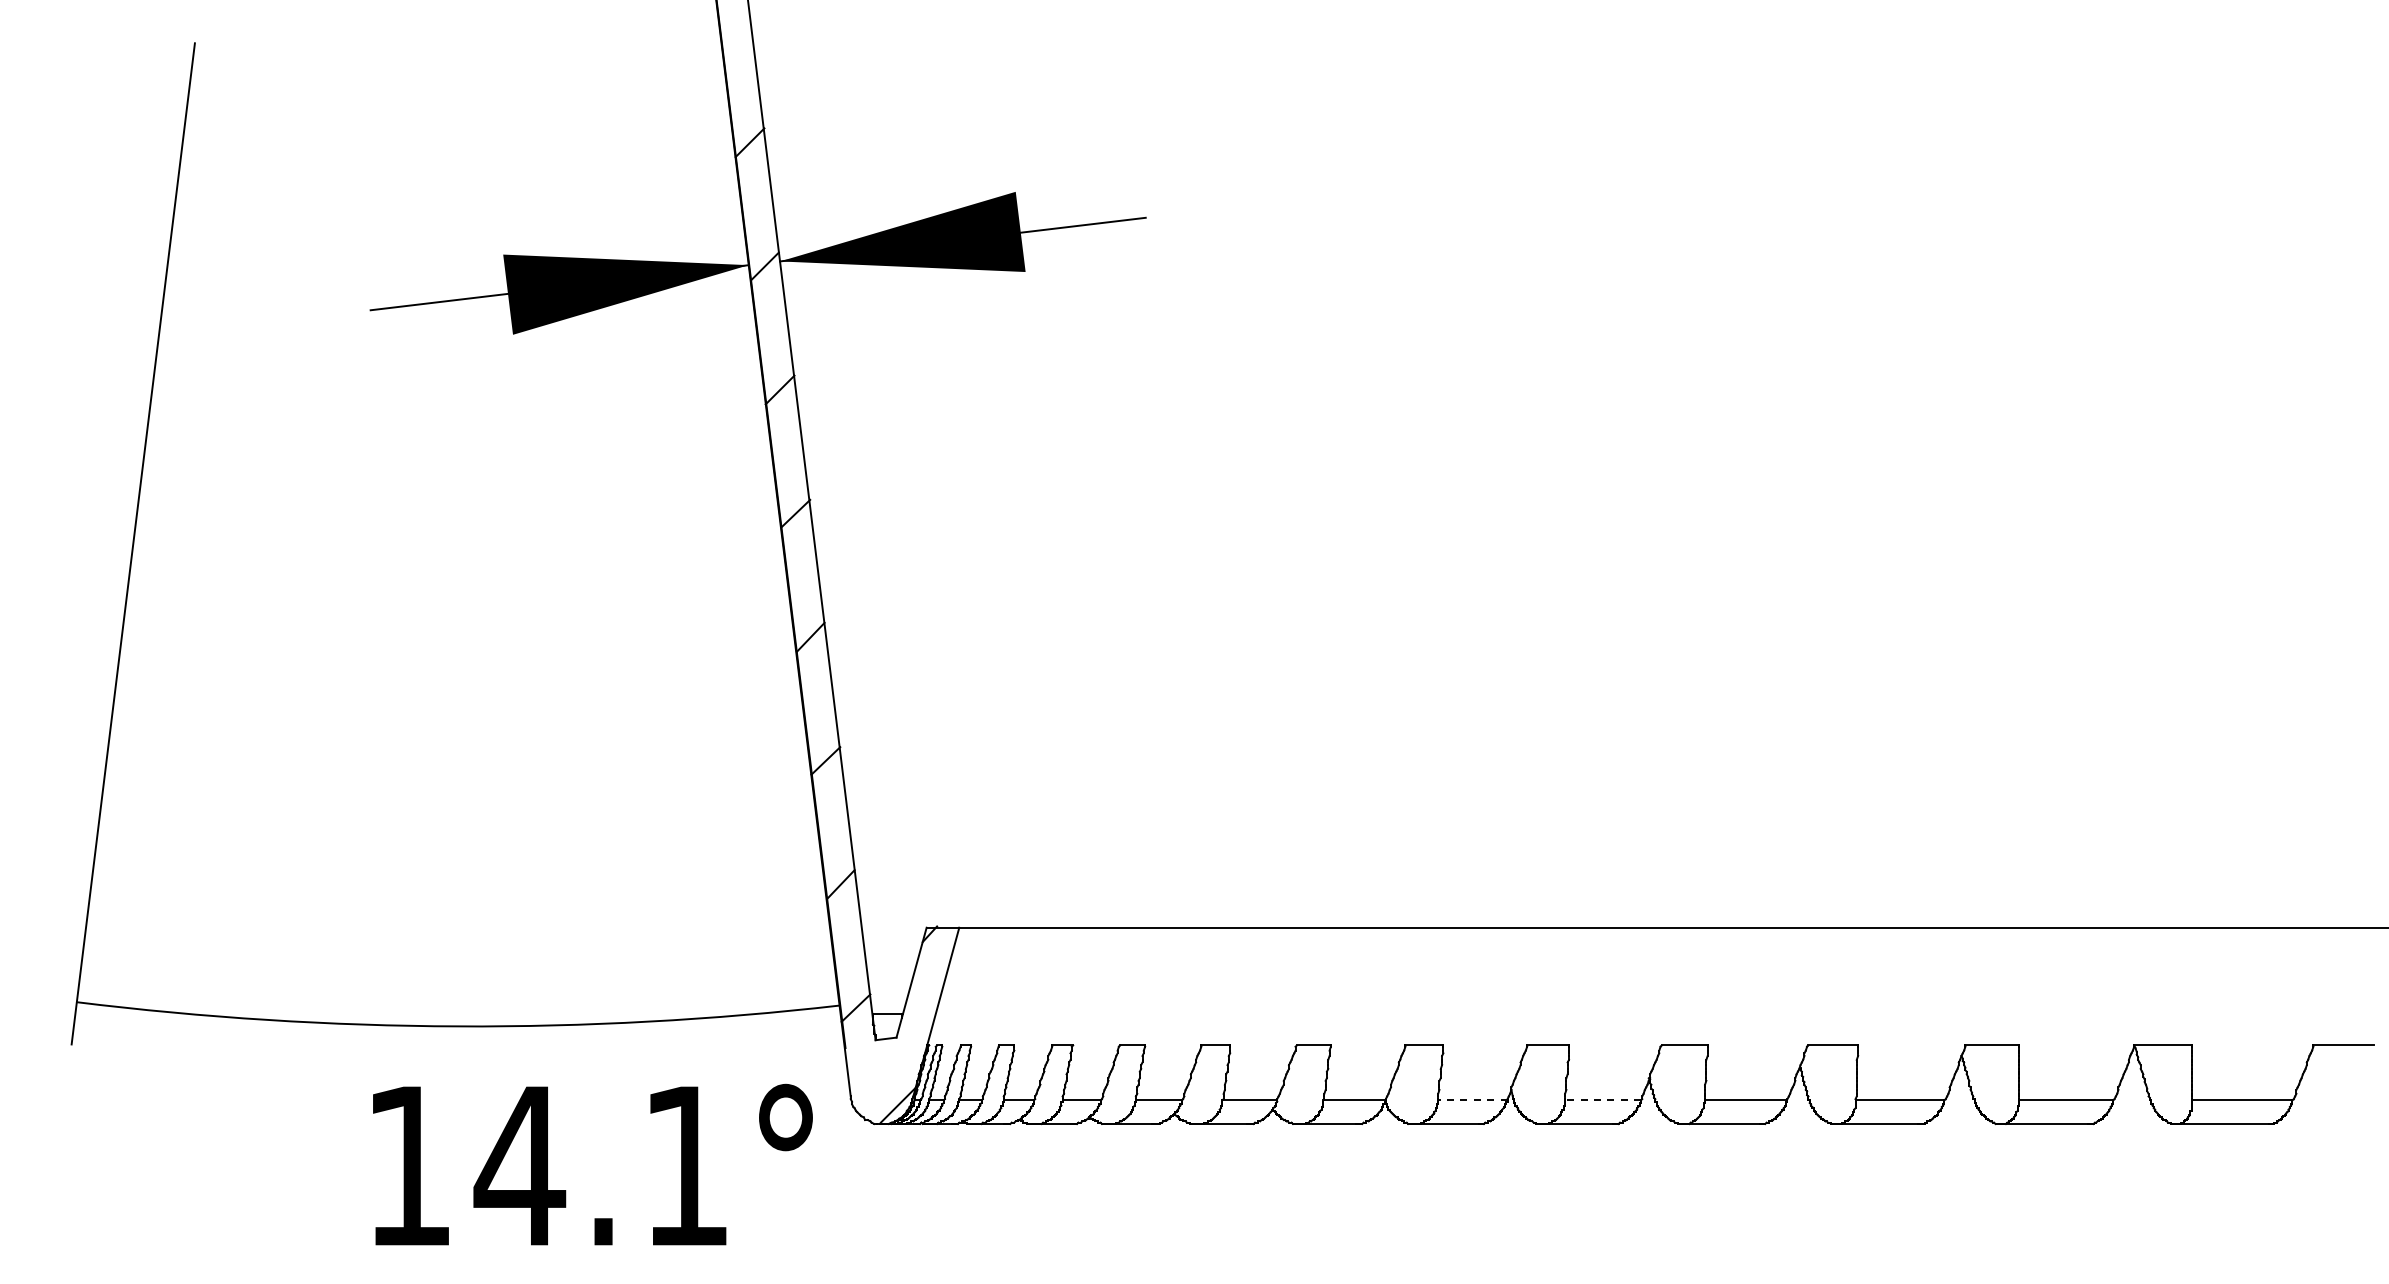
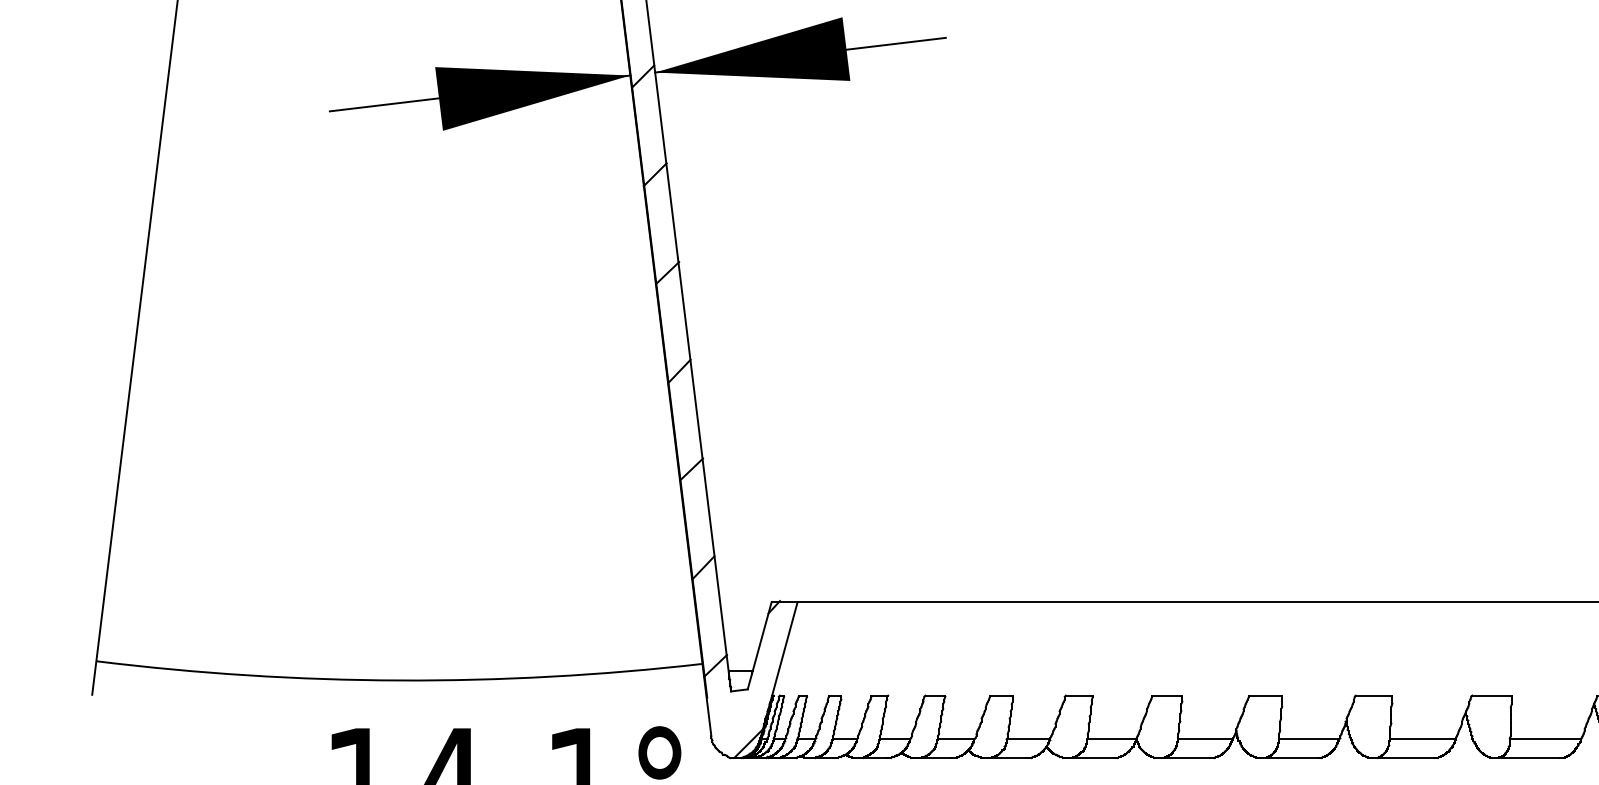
line: (1472, 1100) -> (1205, 739), dashed -> solid
line: (1603, 1100) -> (1309, 739), dashed -> solid

